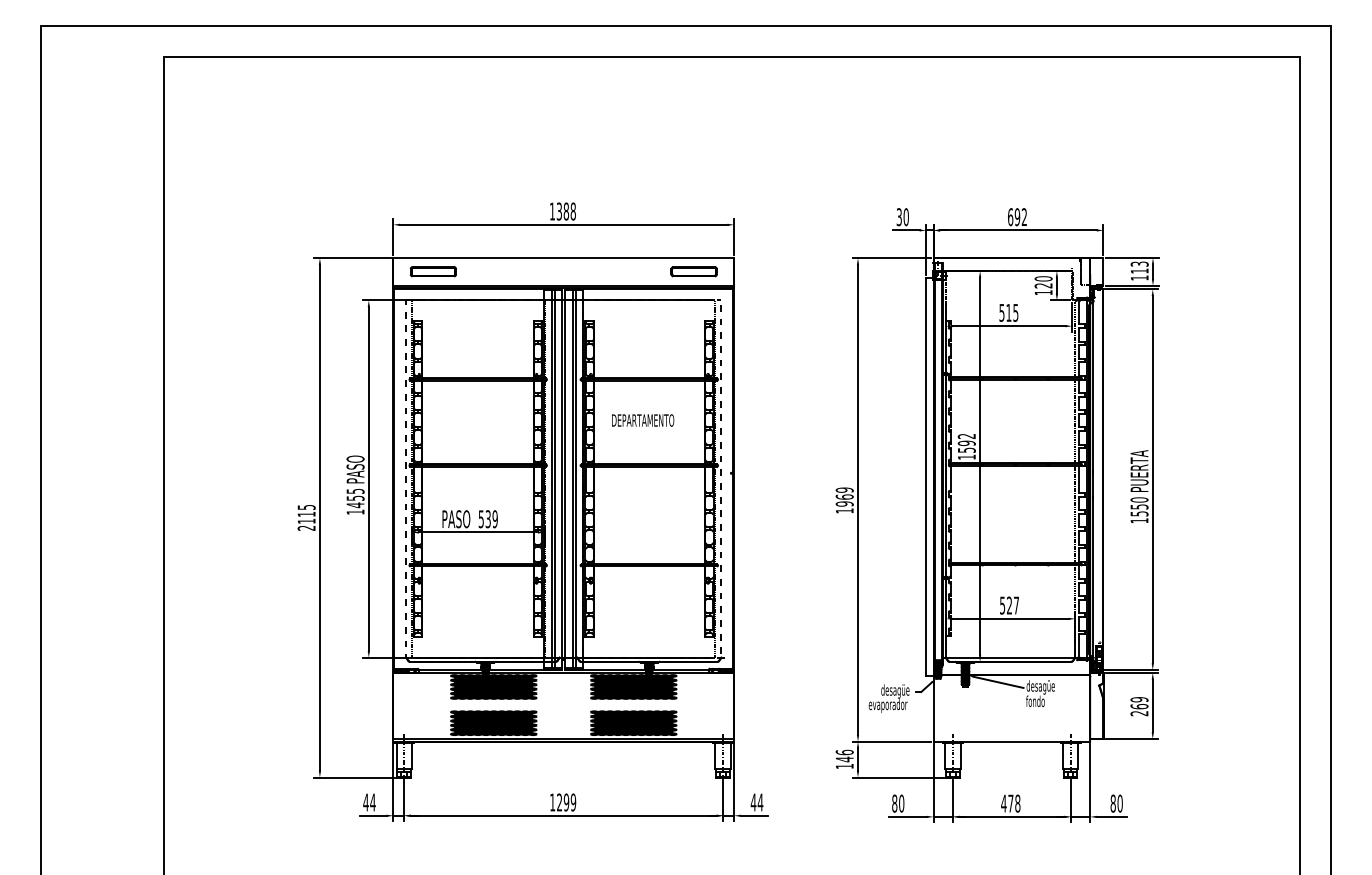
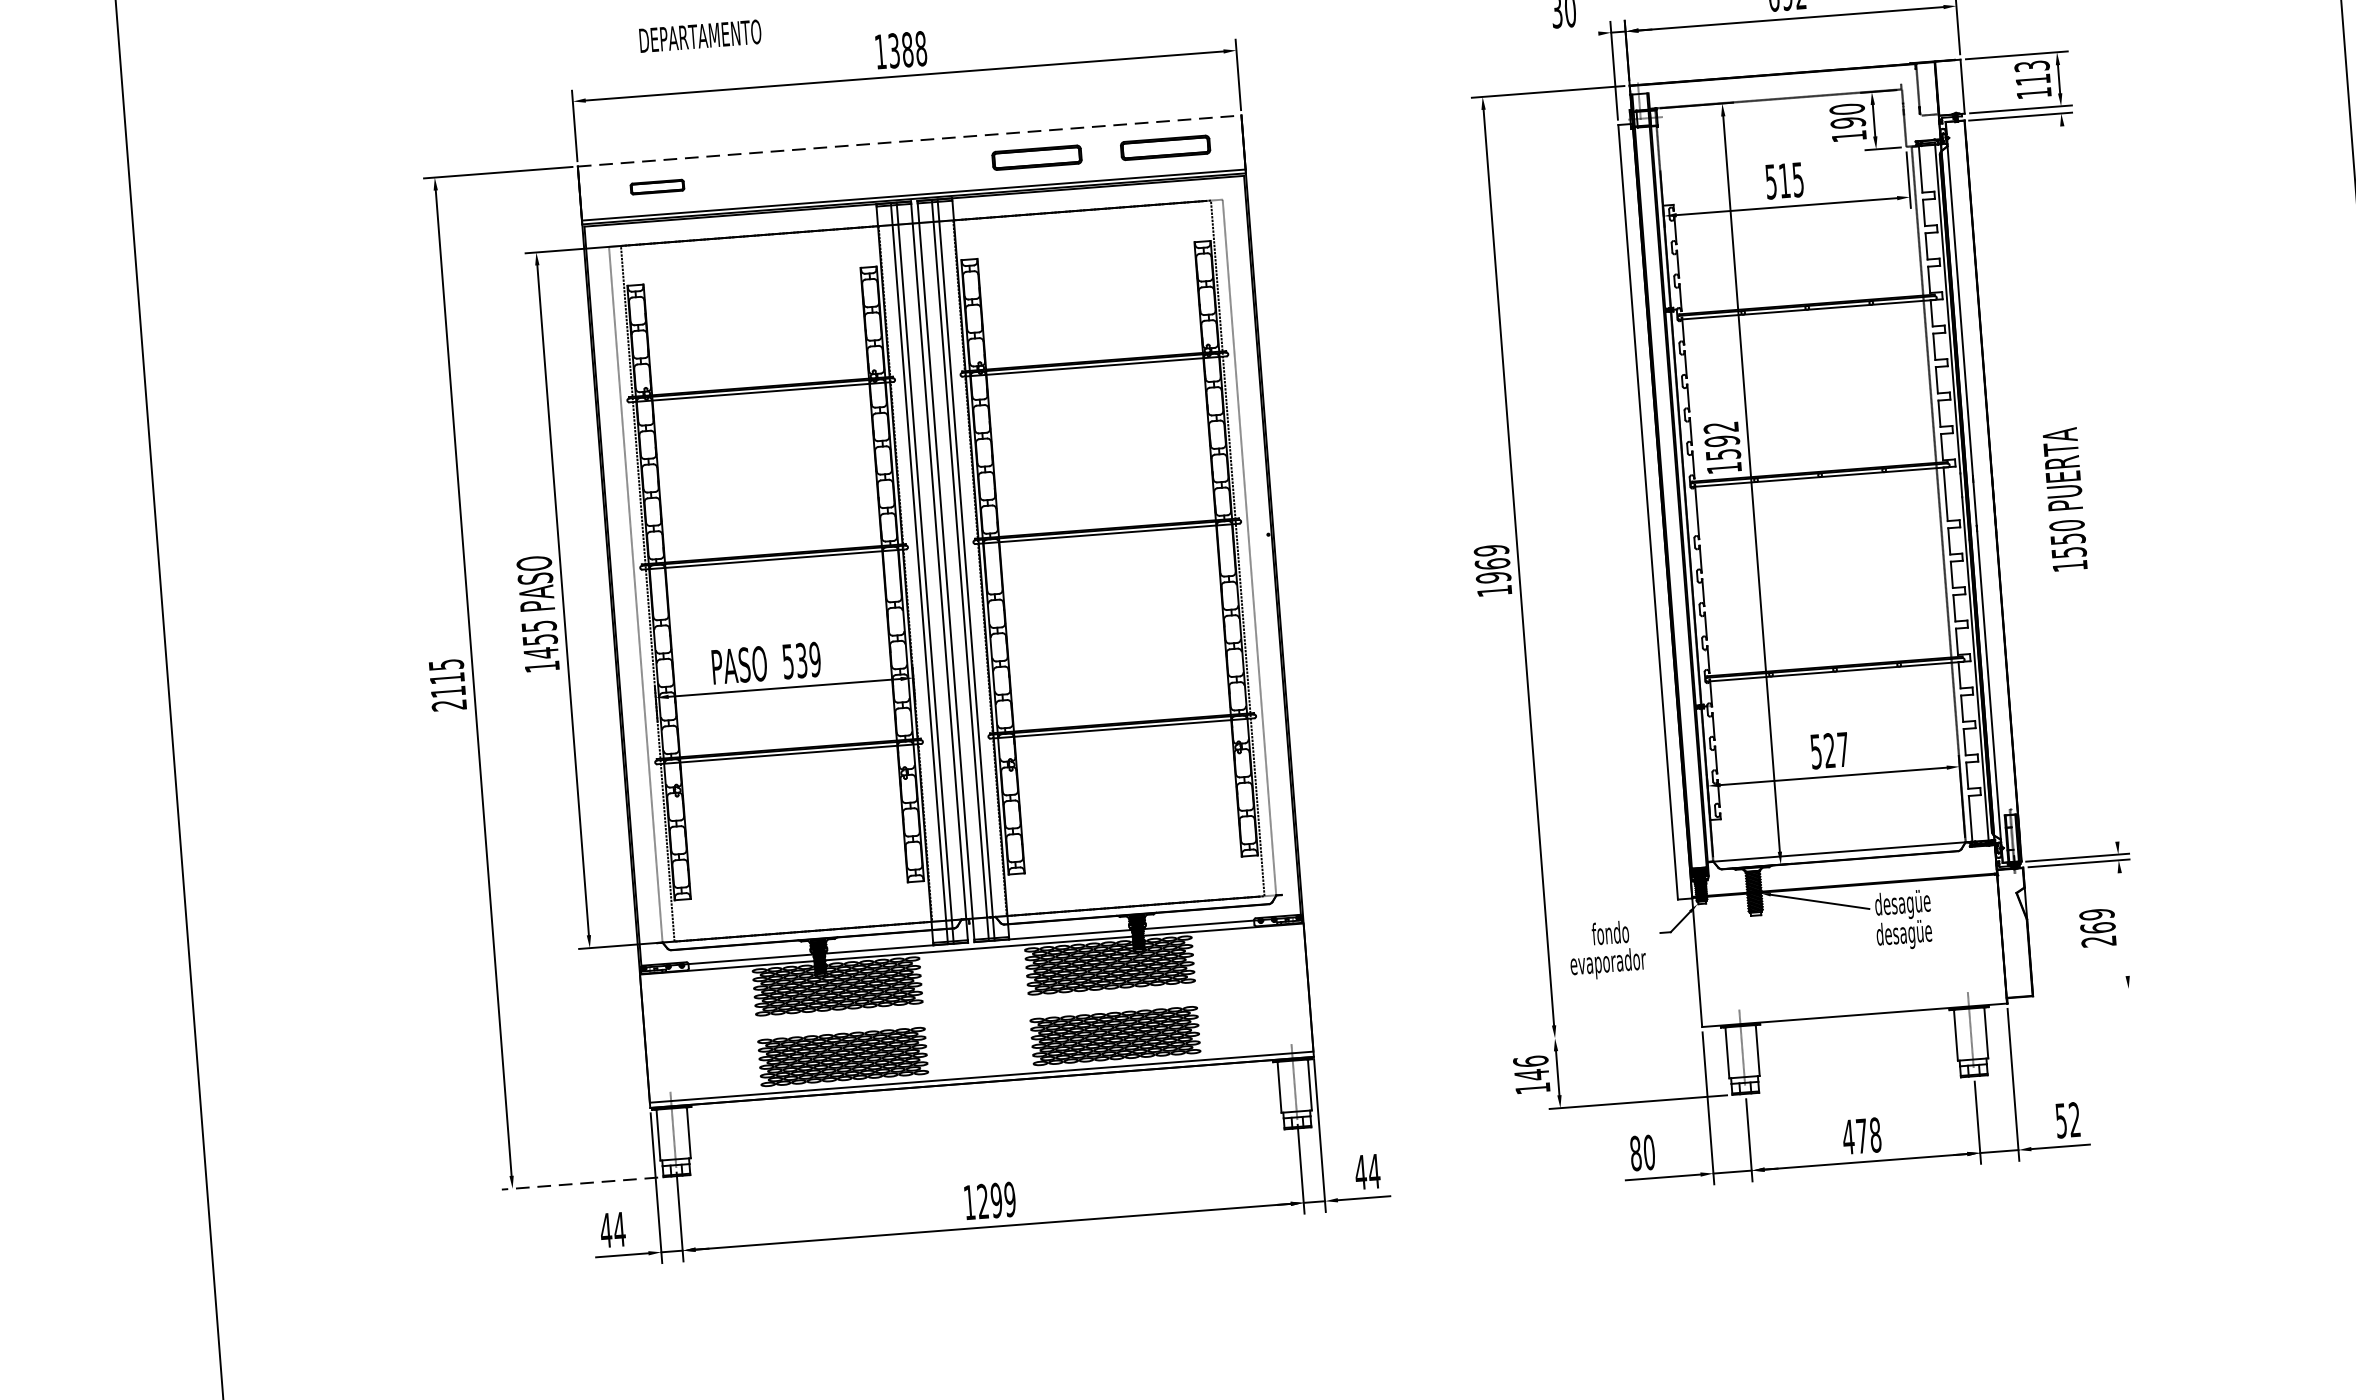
line: (906, 230) -> (1572, 35), removed
line: (564, 258) -> (911, 141), solid -> dashed
part: (432, 271) -> (655, 186), size x0.6
part: (627, 271) -> (1035, 157), added
text: (1043, 285) -> (1847, 122), 120 -> 190
text: (643, 420) -> (701, 36), moved
line: (1152, 479) -> (2089, 483), removed
text: (895, 691) -> (1620, 935), desagüe -> fondo
text: (1040, 702) -> (1904, 934), fondo -> desagüe
line: (1152, 705) -> (2123, 923), removed
line: (1132, 738) -> (2089, 991), removed
line: (891, 741) -> (1620, 1033), removed
line: (354, 777) -> (579, 1183), solid -> dashed
text: (1116, 803) -> (2067, 1120), 80 -> 52

